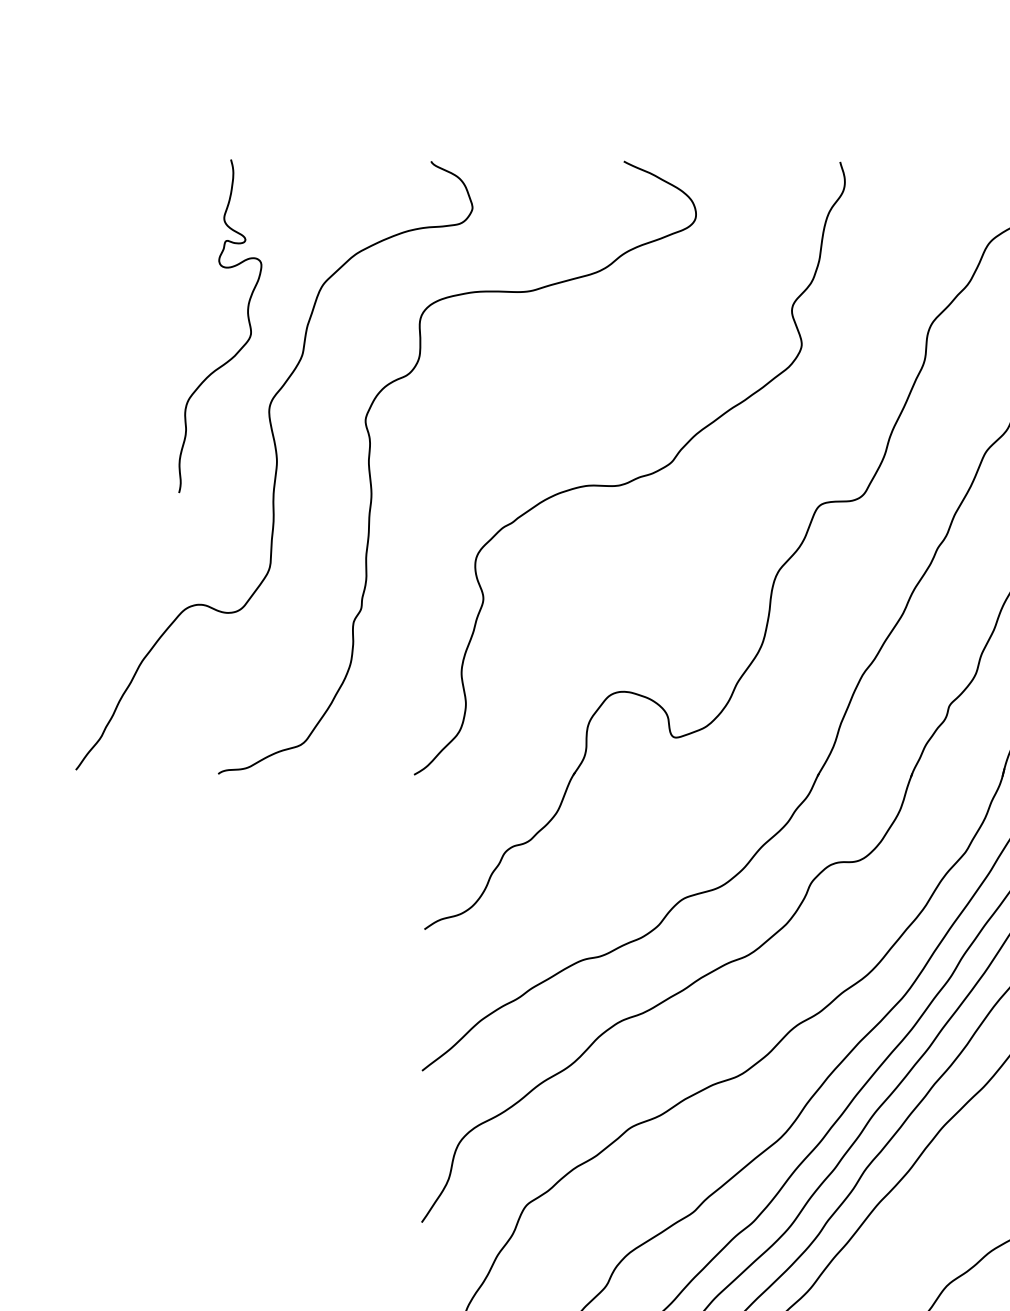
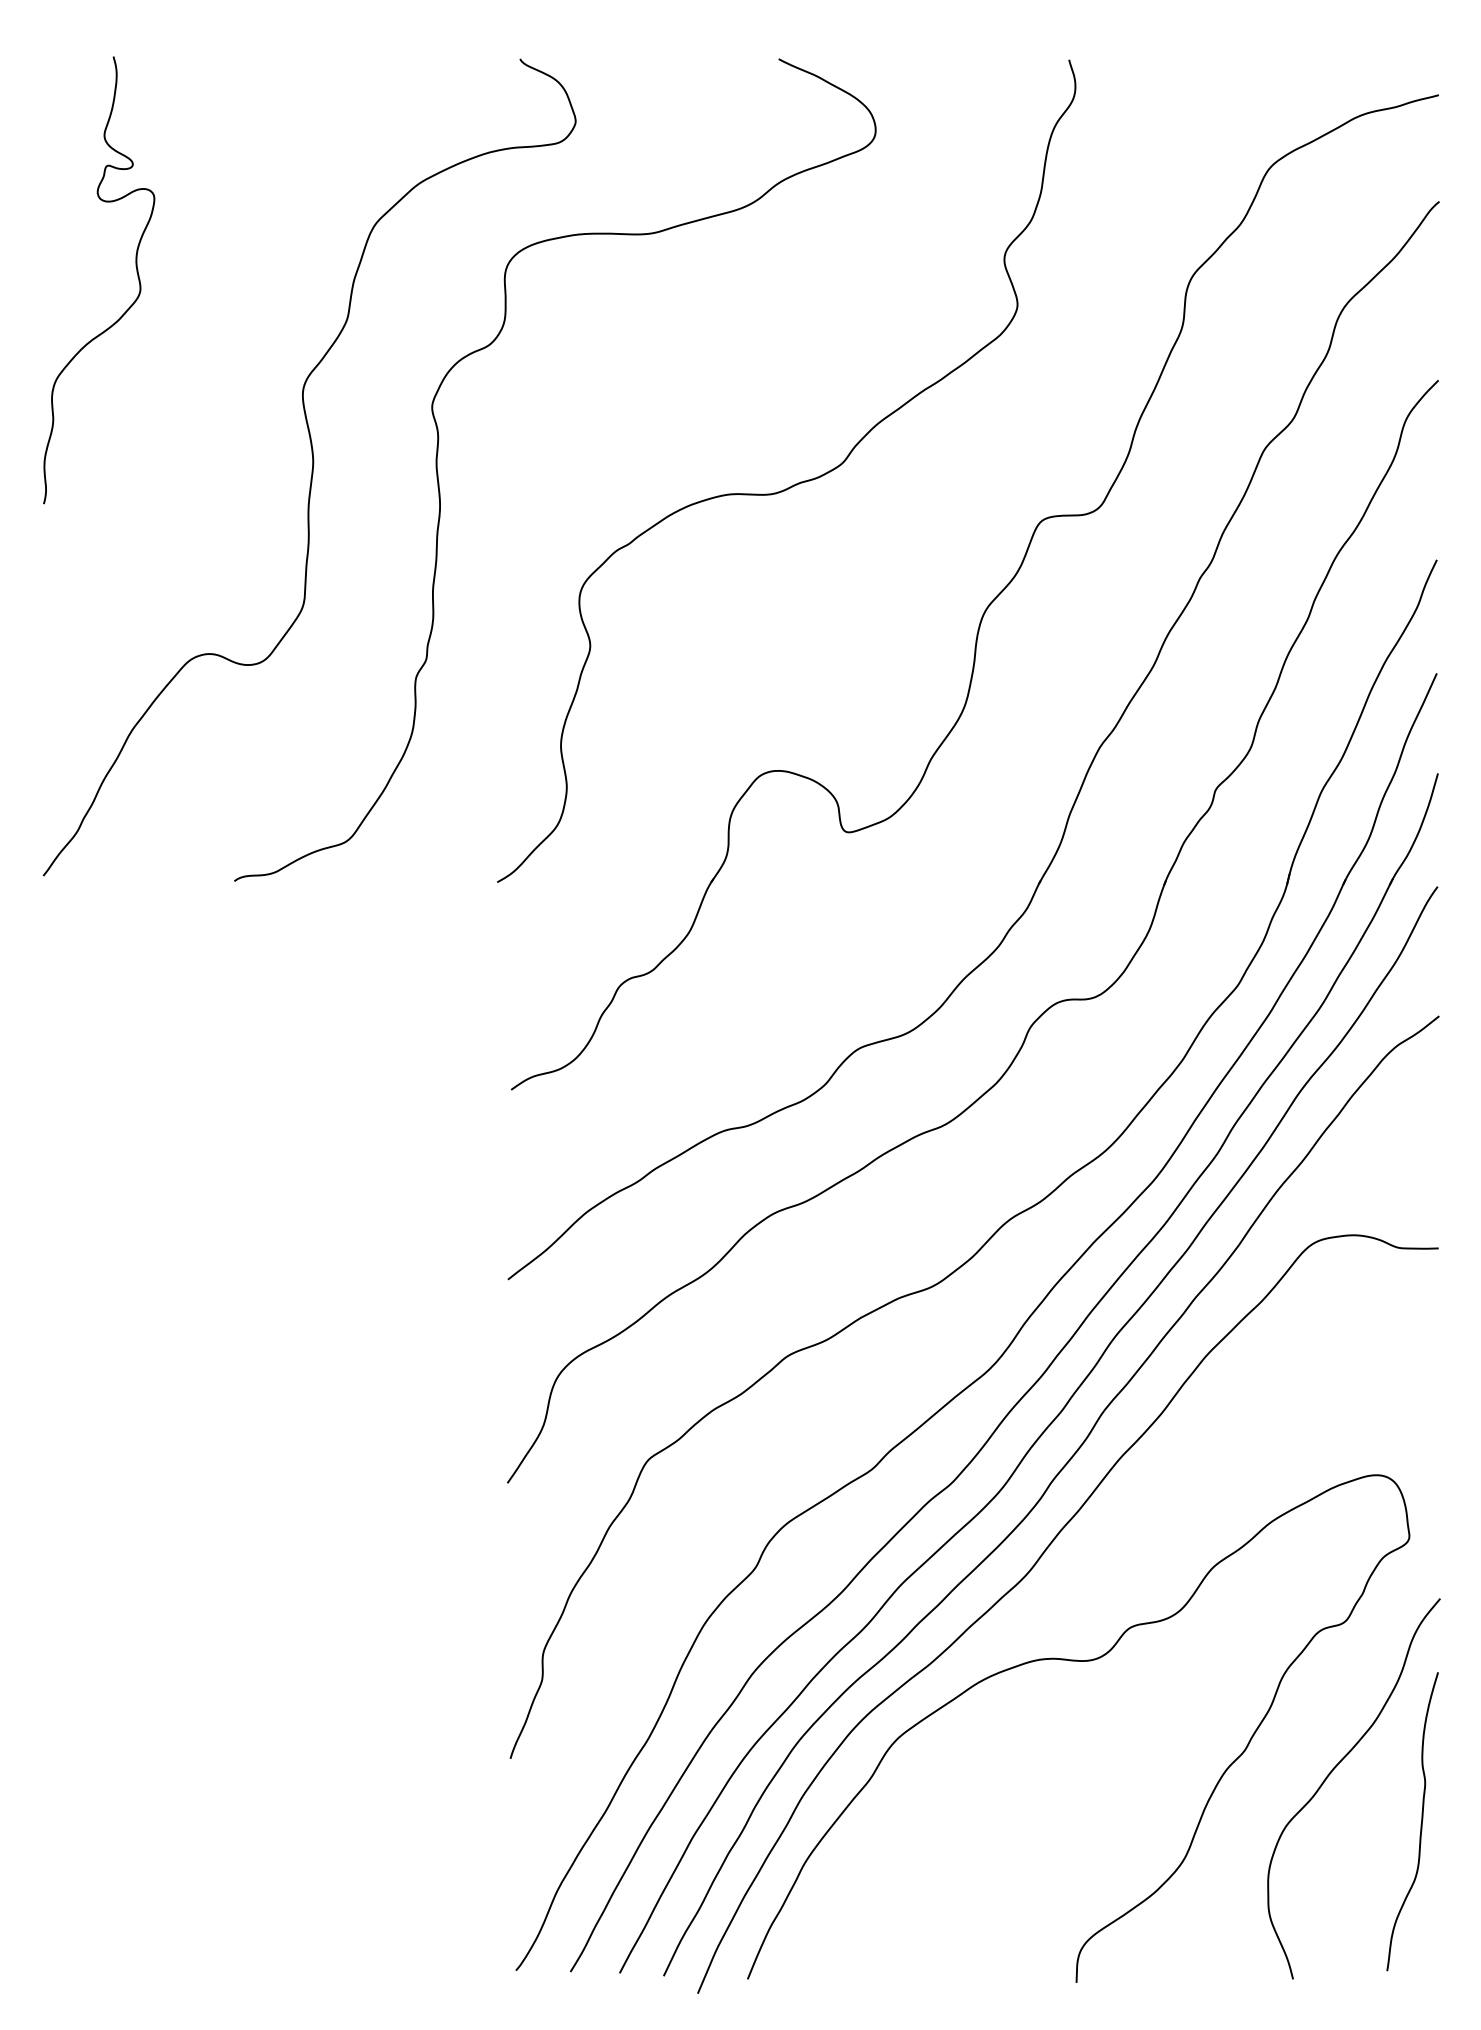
curve: (248, 320) -> (136, 272), moved

